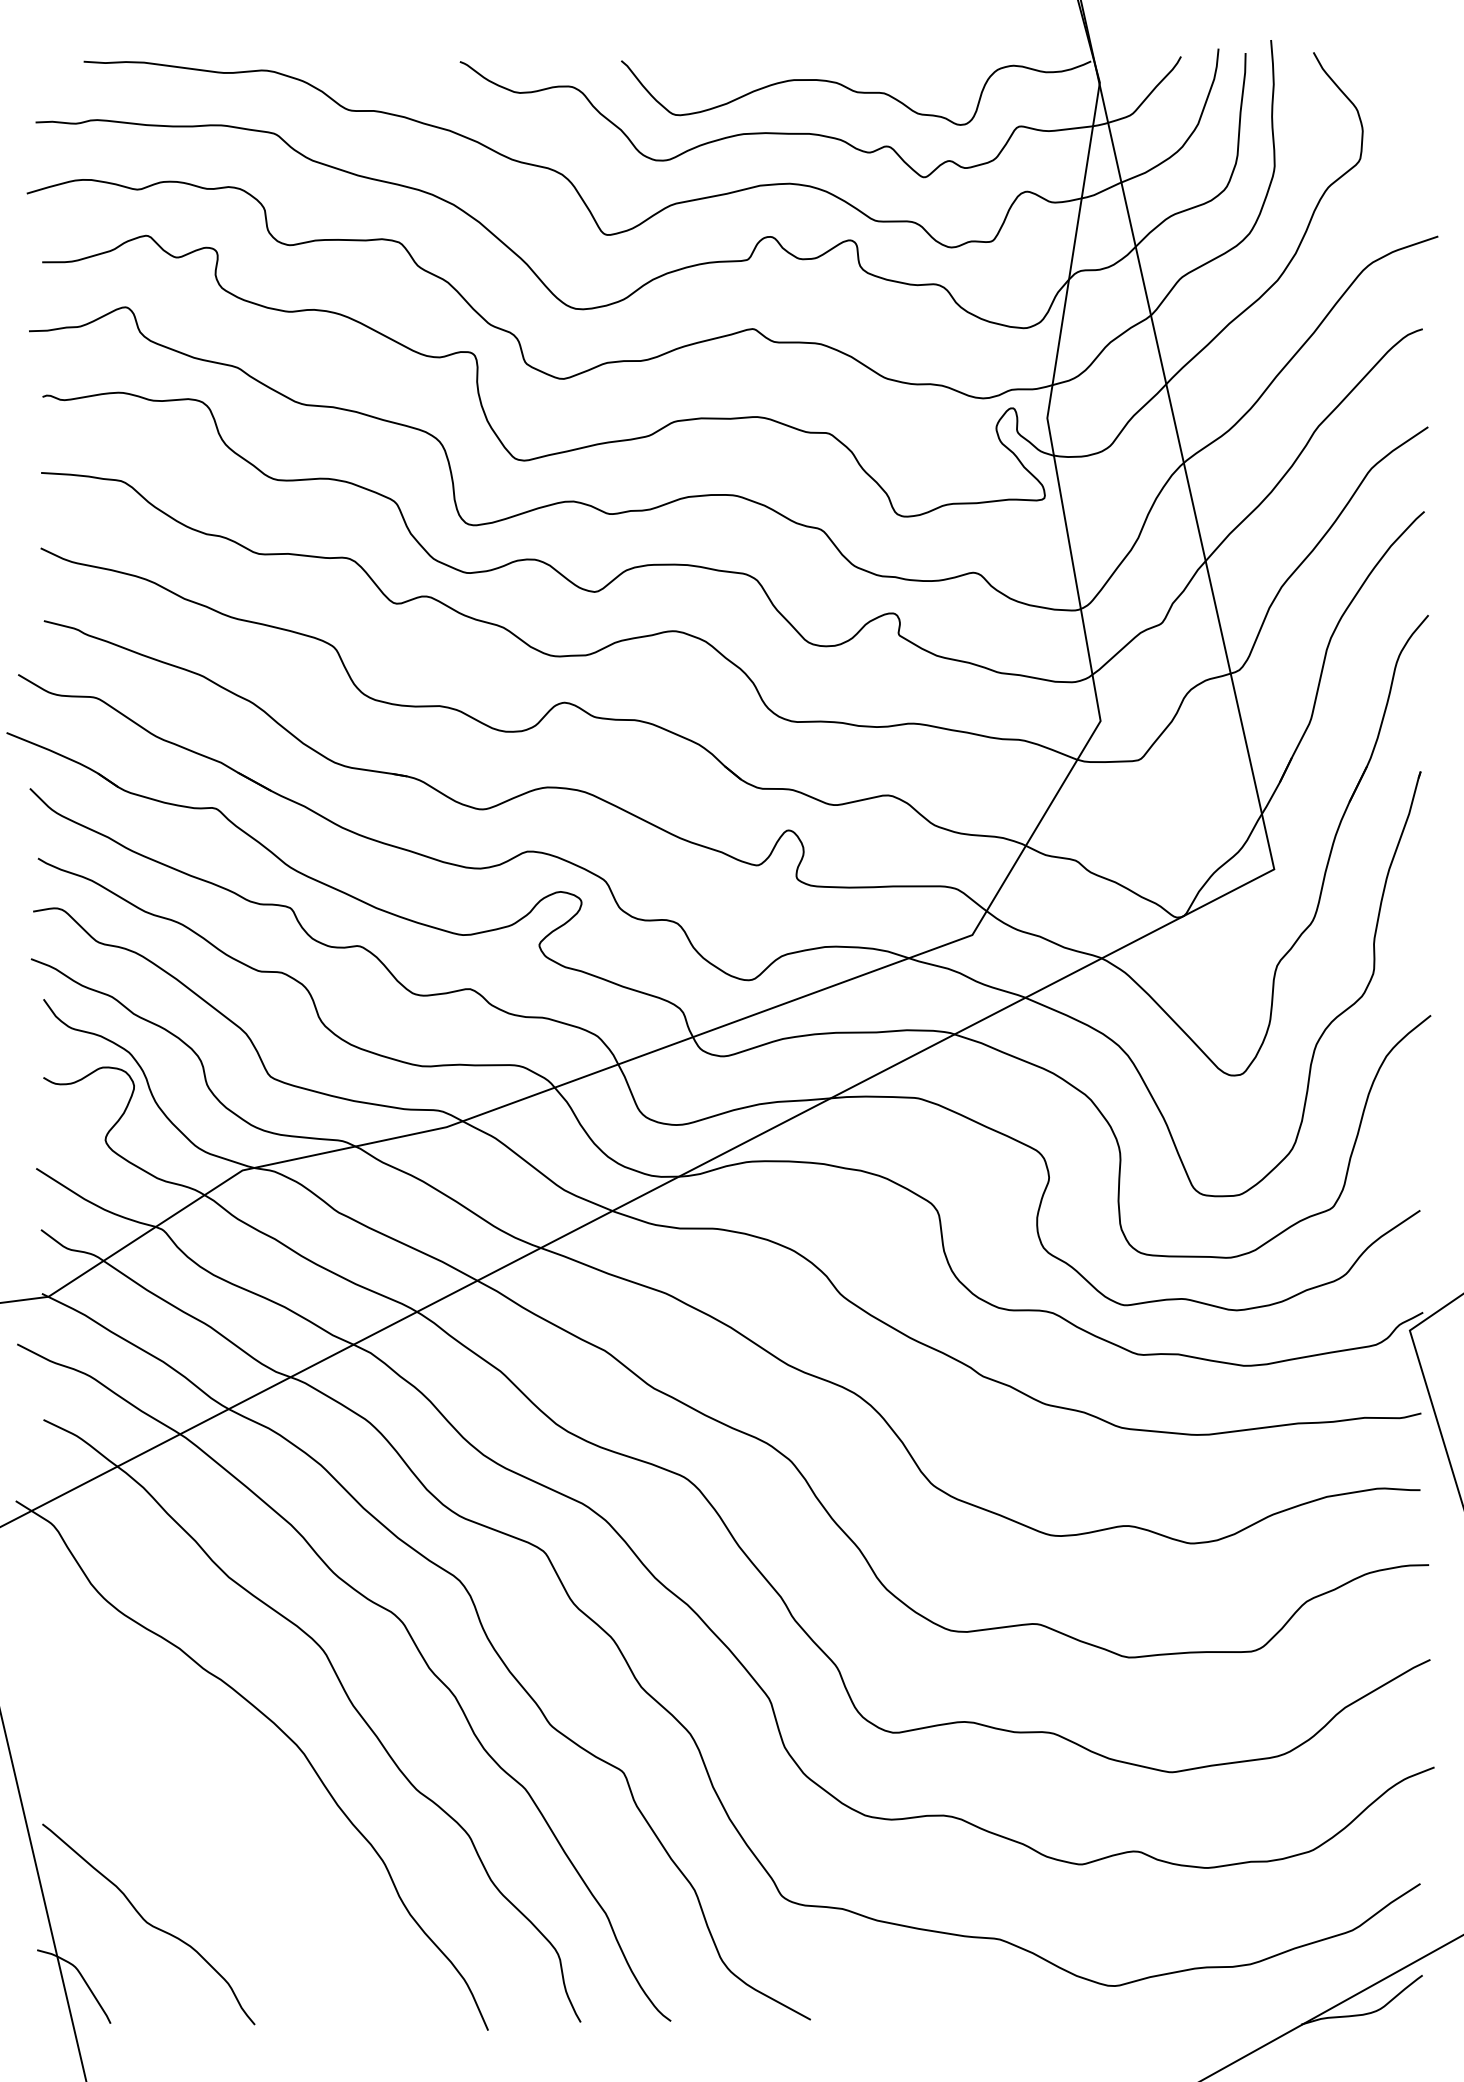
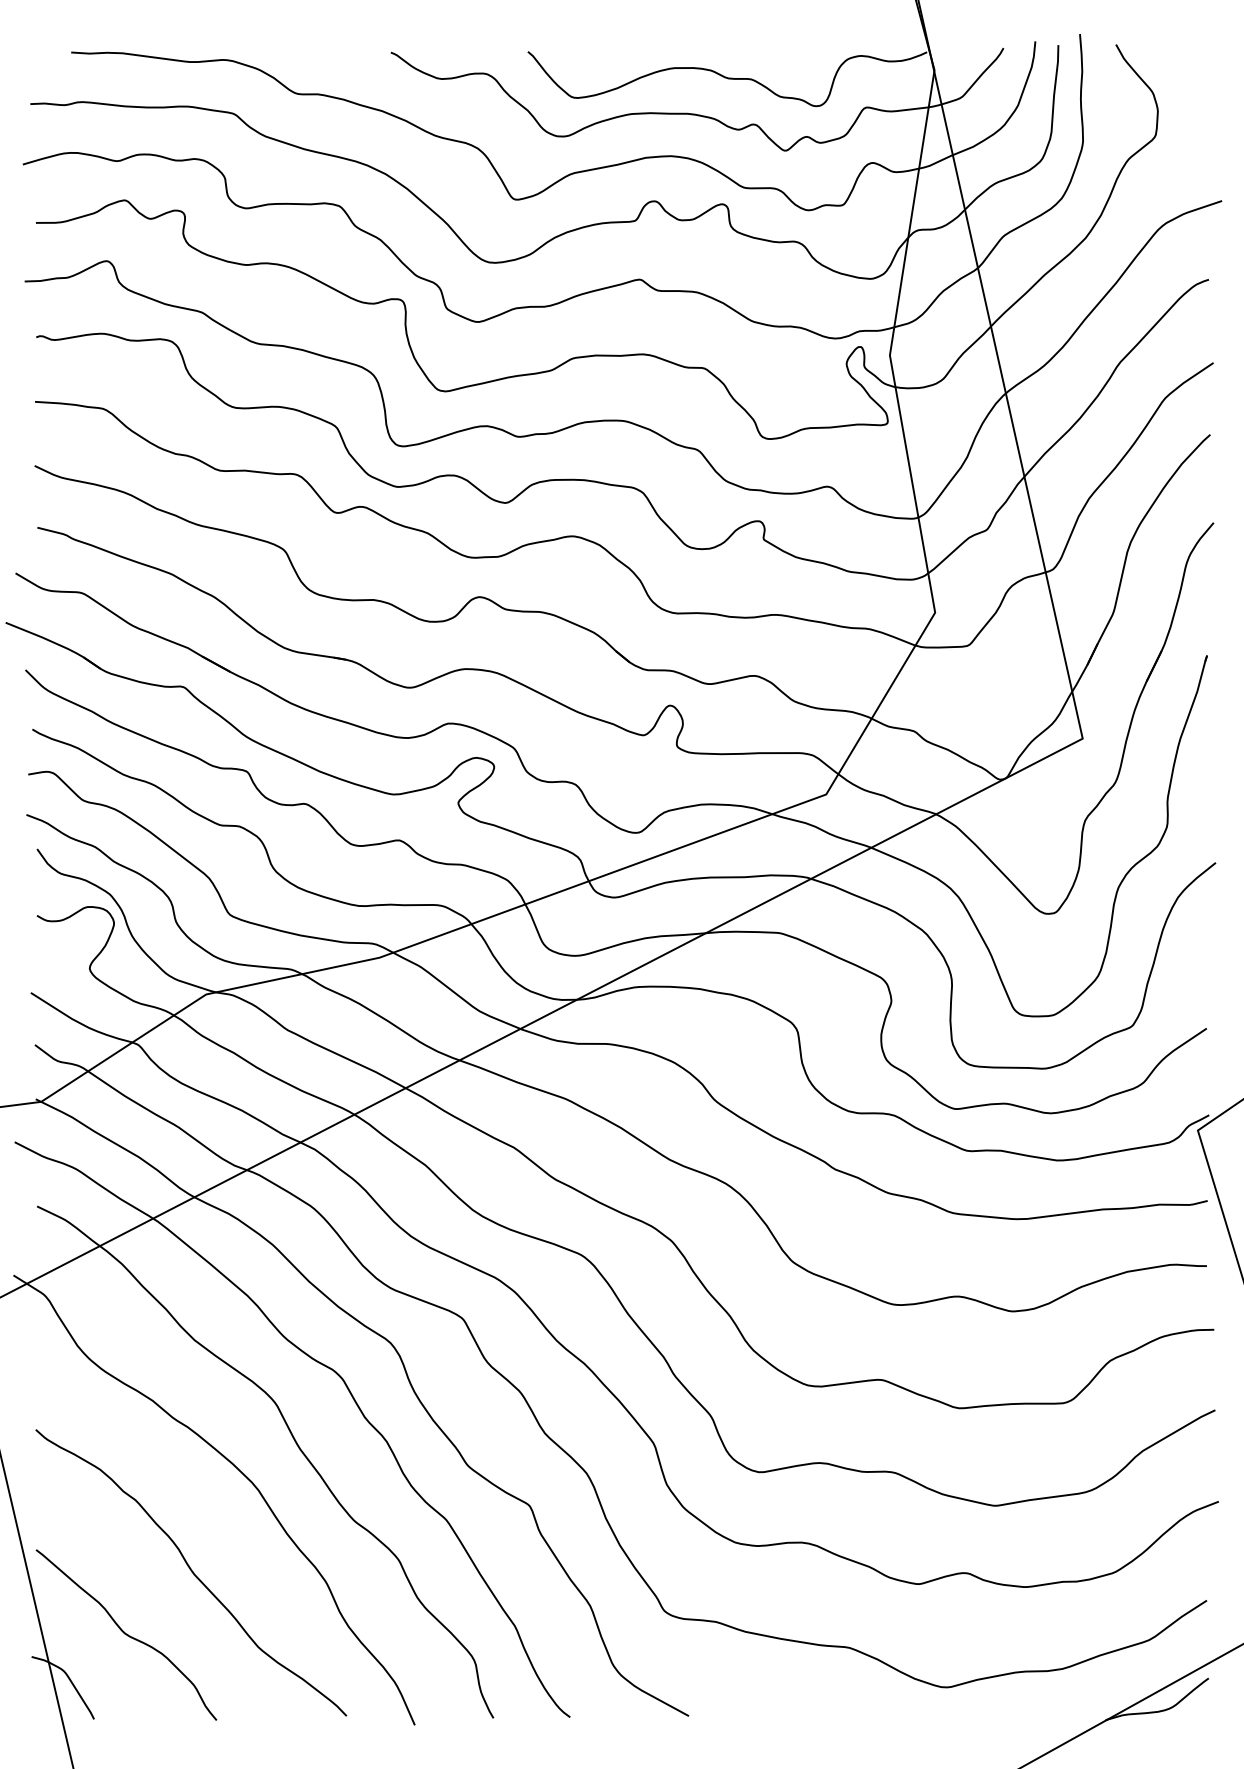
curve: (225, 1850) -> (191, 1572), added

